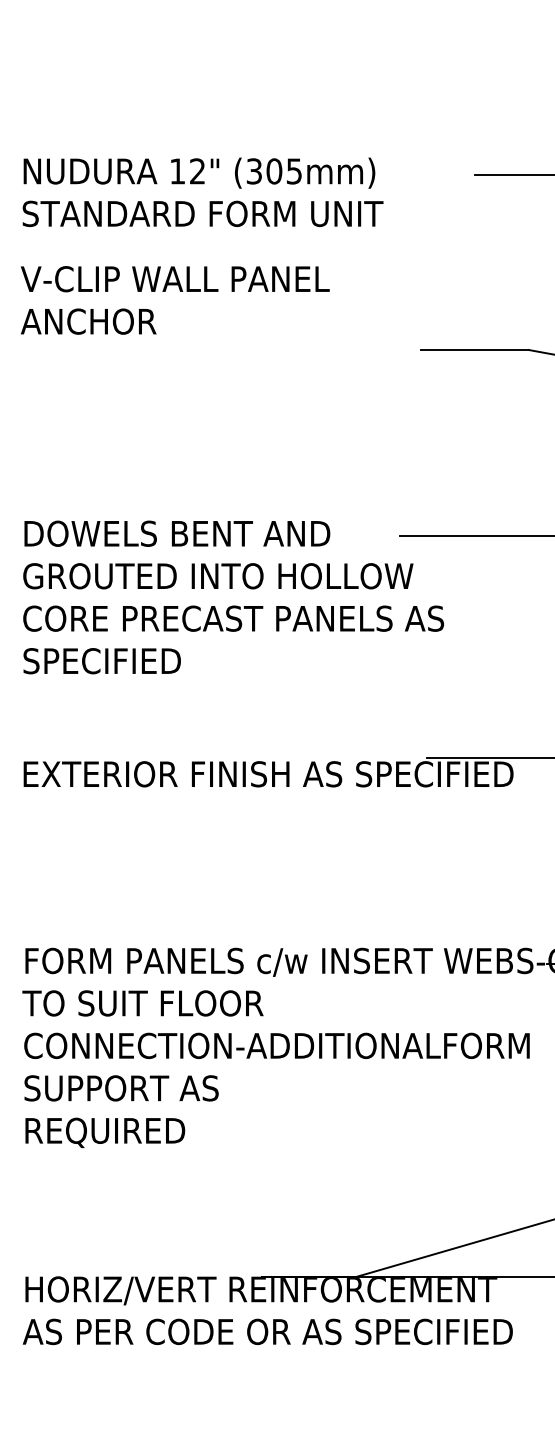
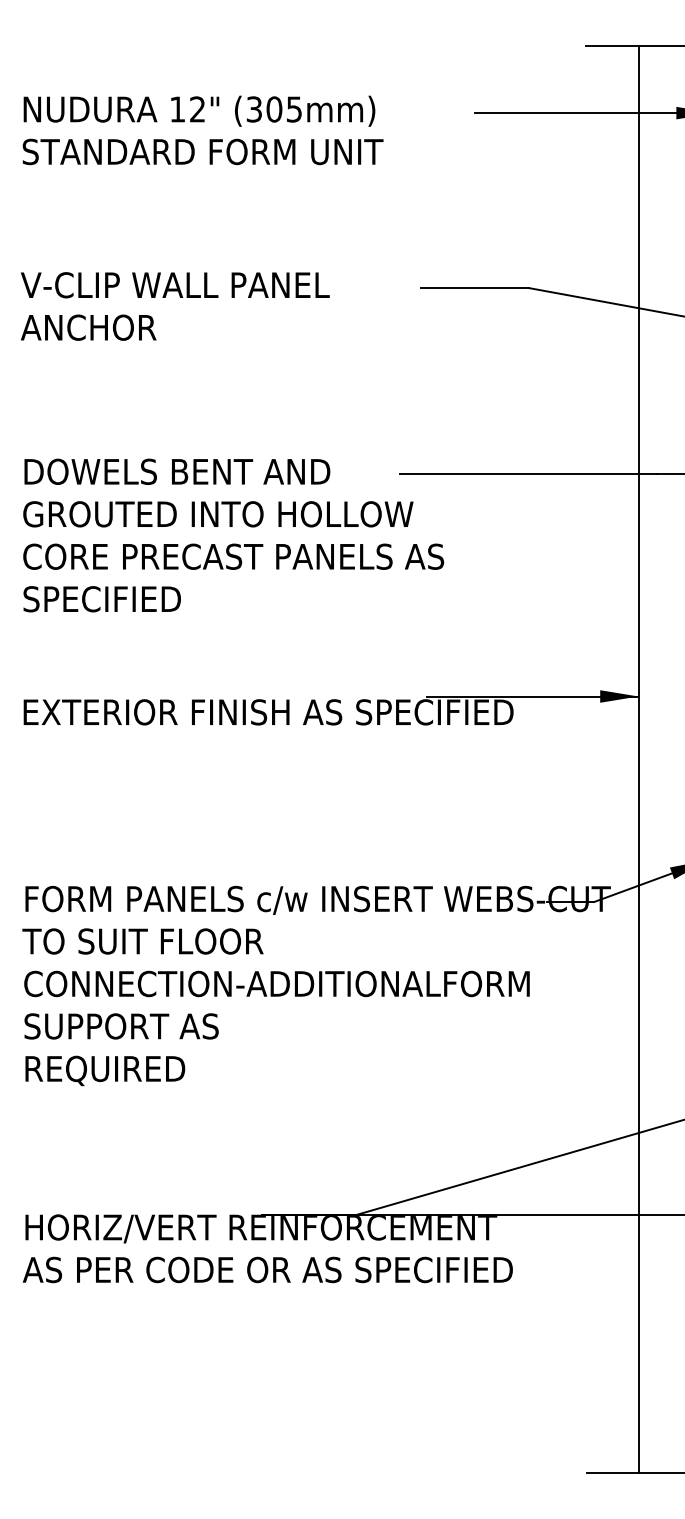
text: (175, 300) -> (175, 306), moved

